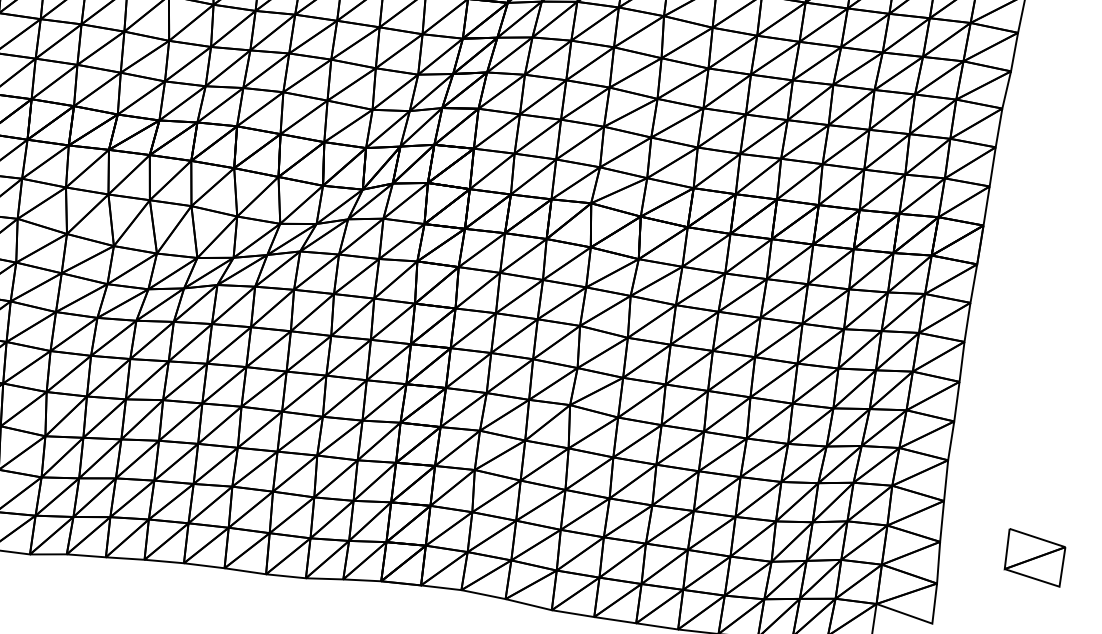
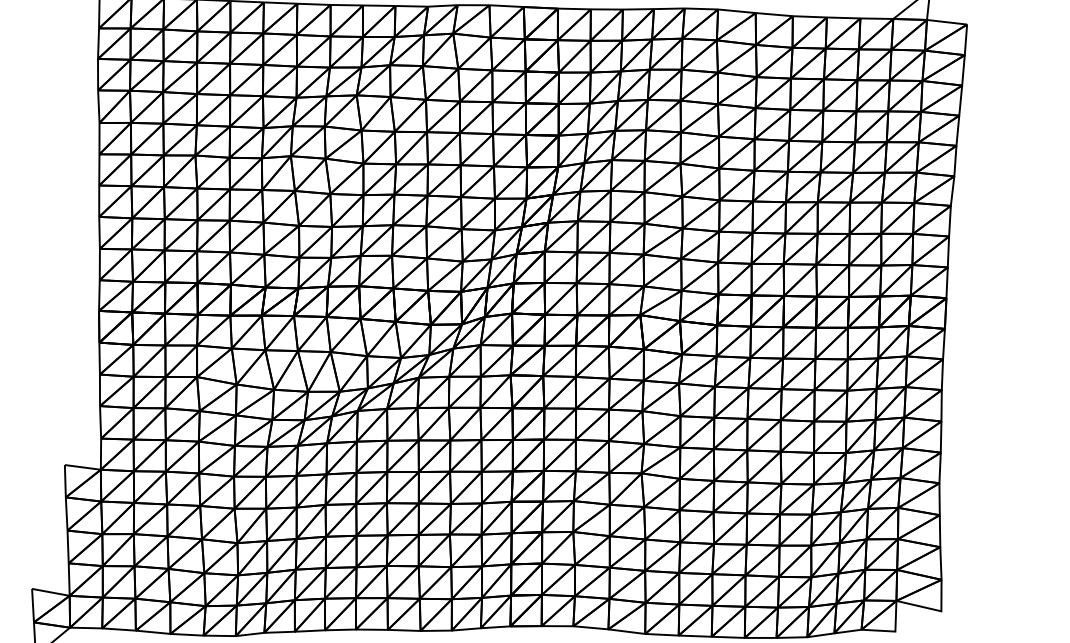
part: (1034, 557) -> (1014, 551), removed

